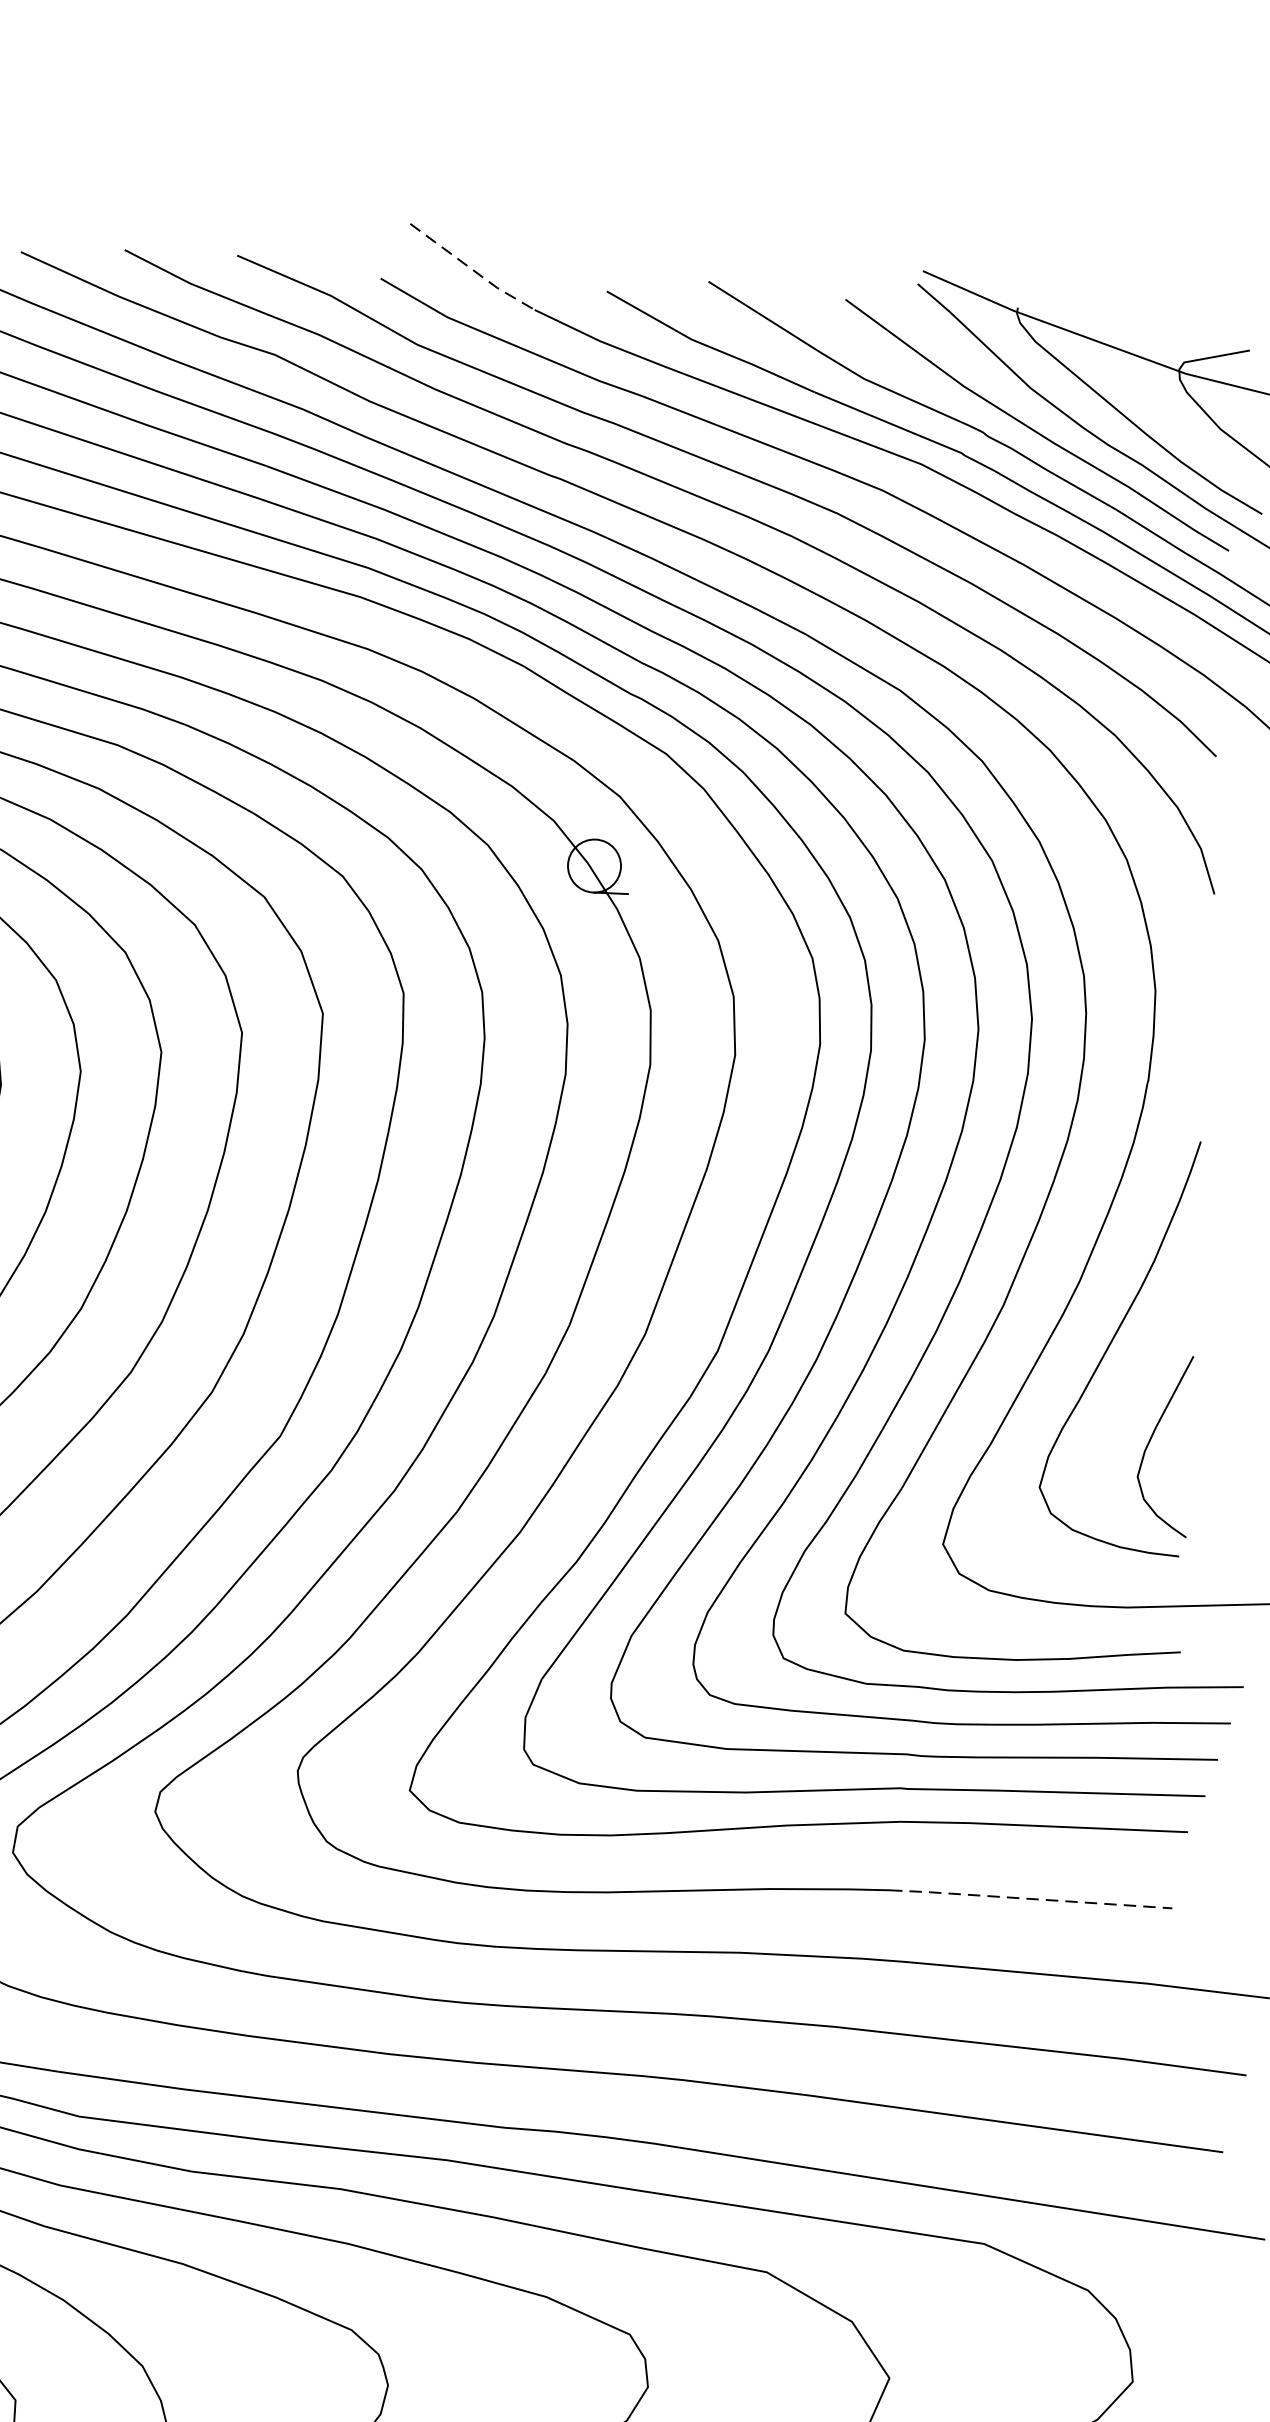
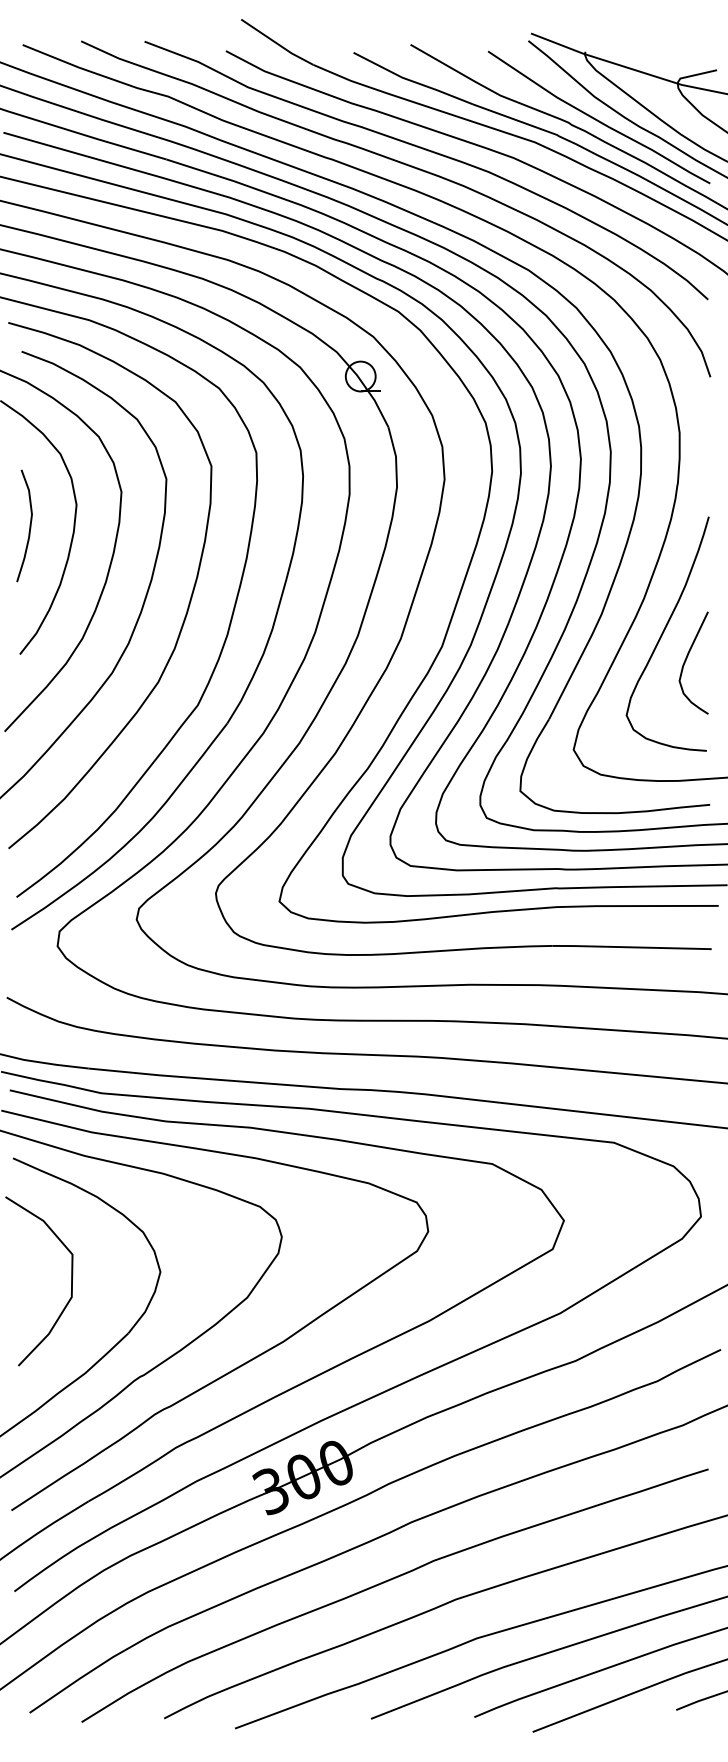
line: (472, 269) -> (277, 43), dashed -> solid
curve: (1151, 1442) -> (686, 661), moved
line: (1030, 1899) -> (631, 947), dashed -> solid

